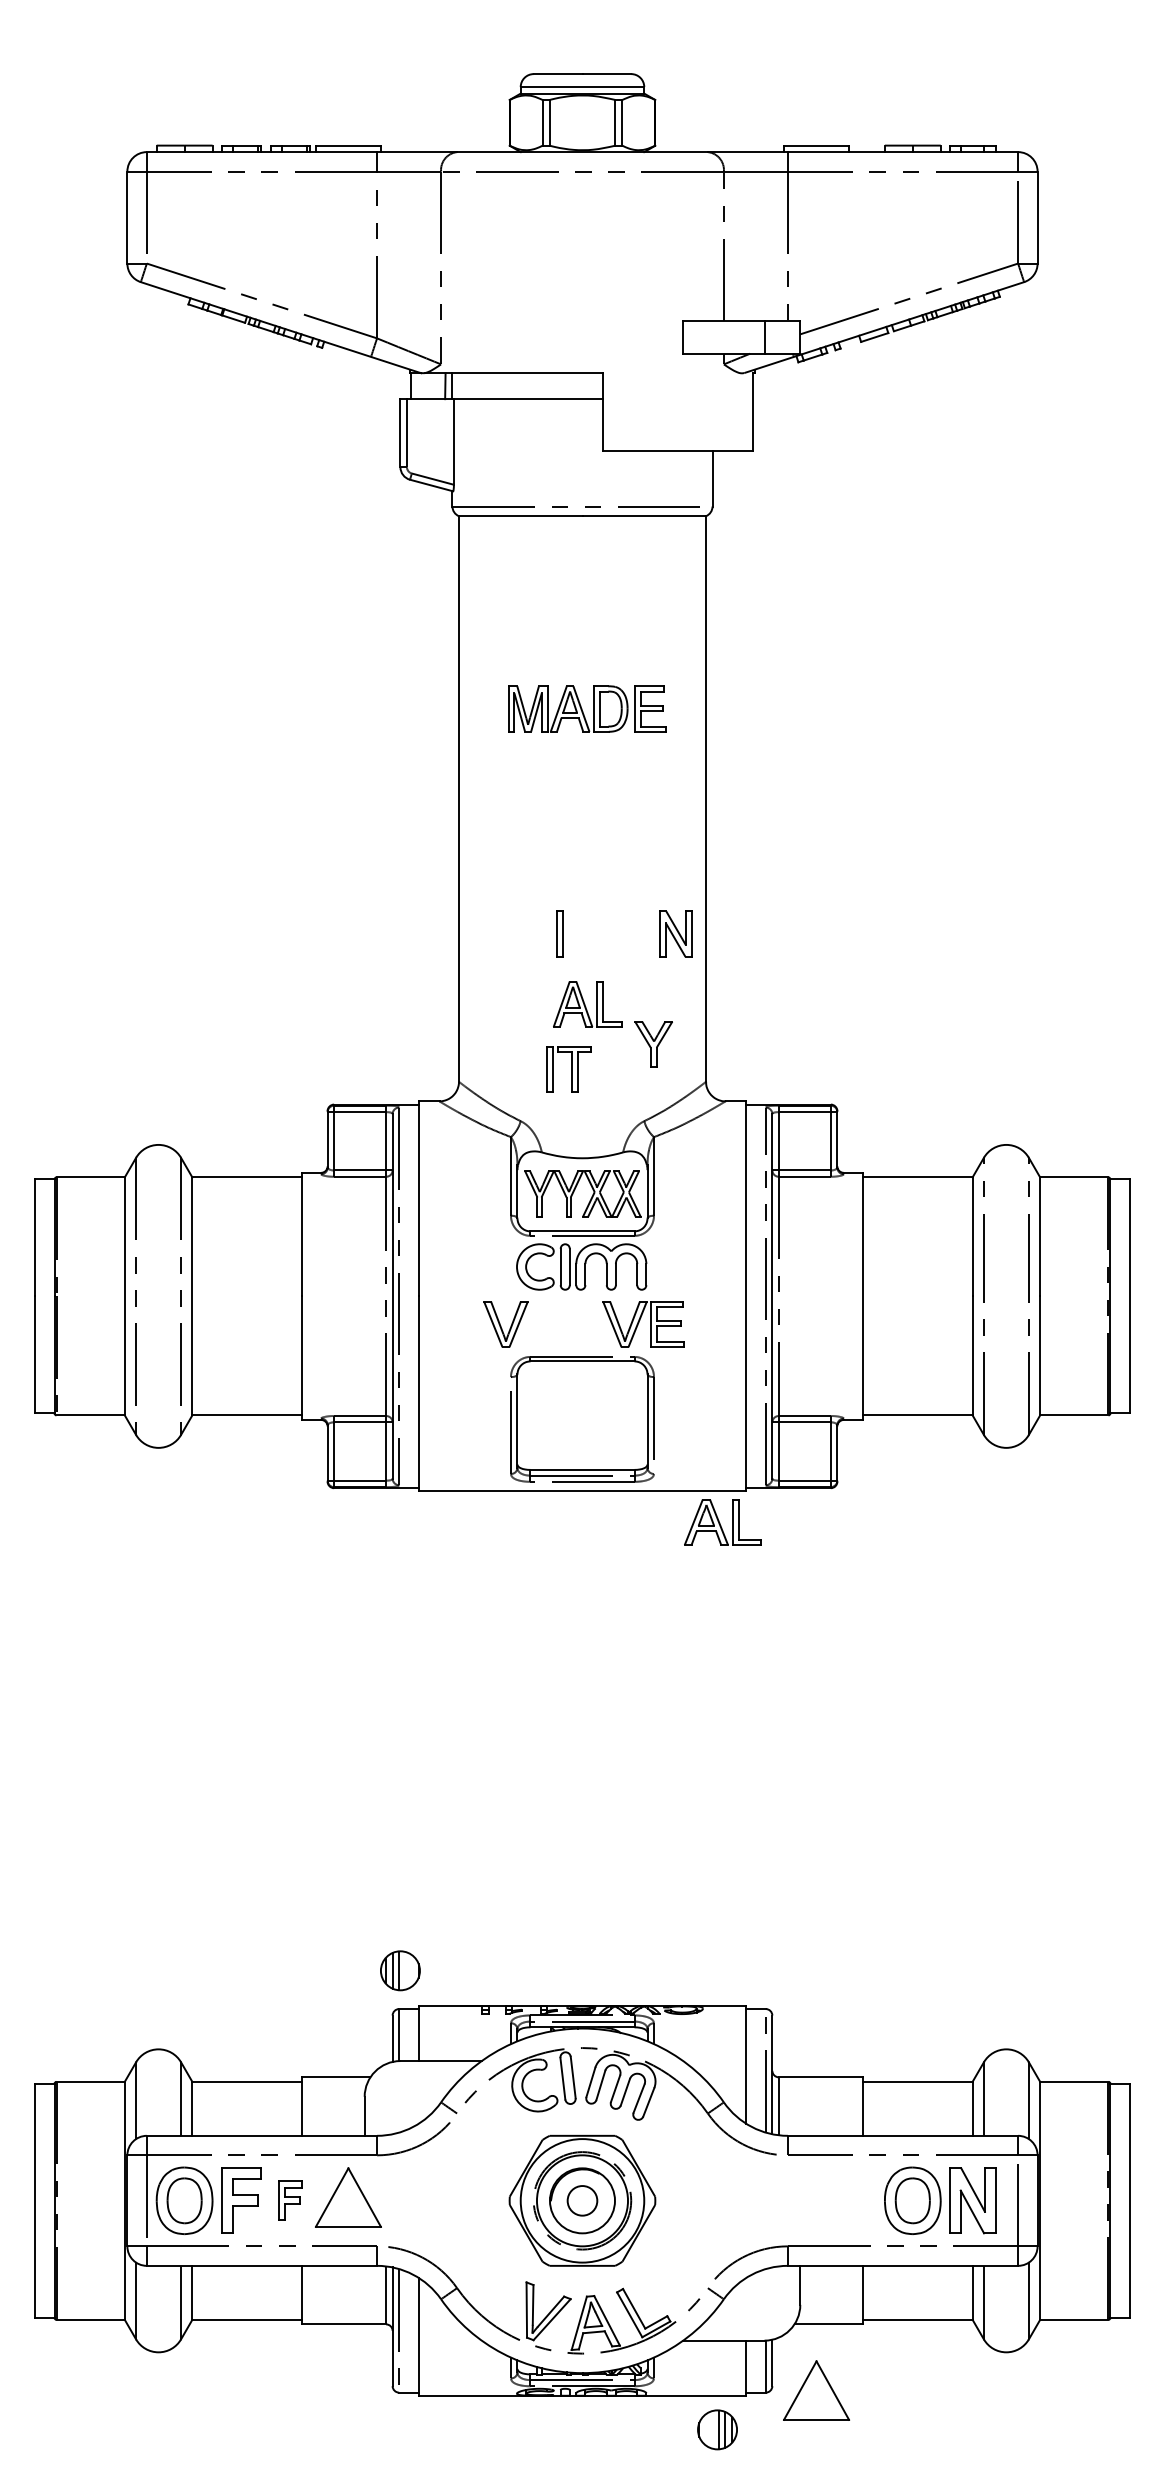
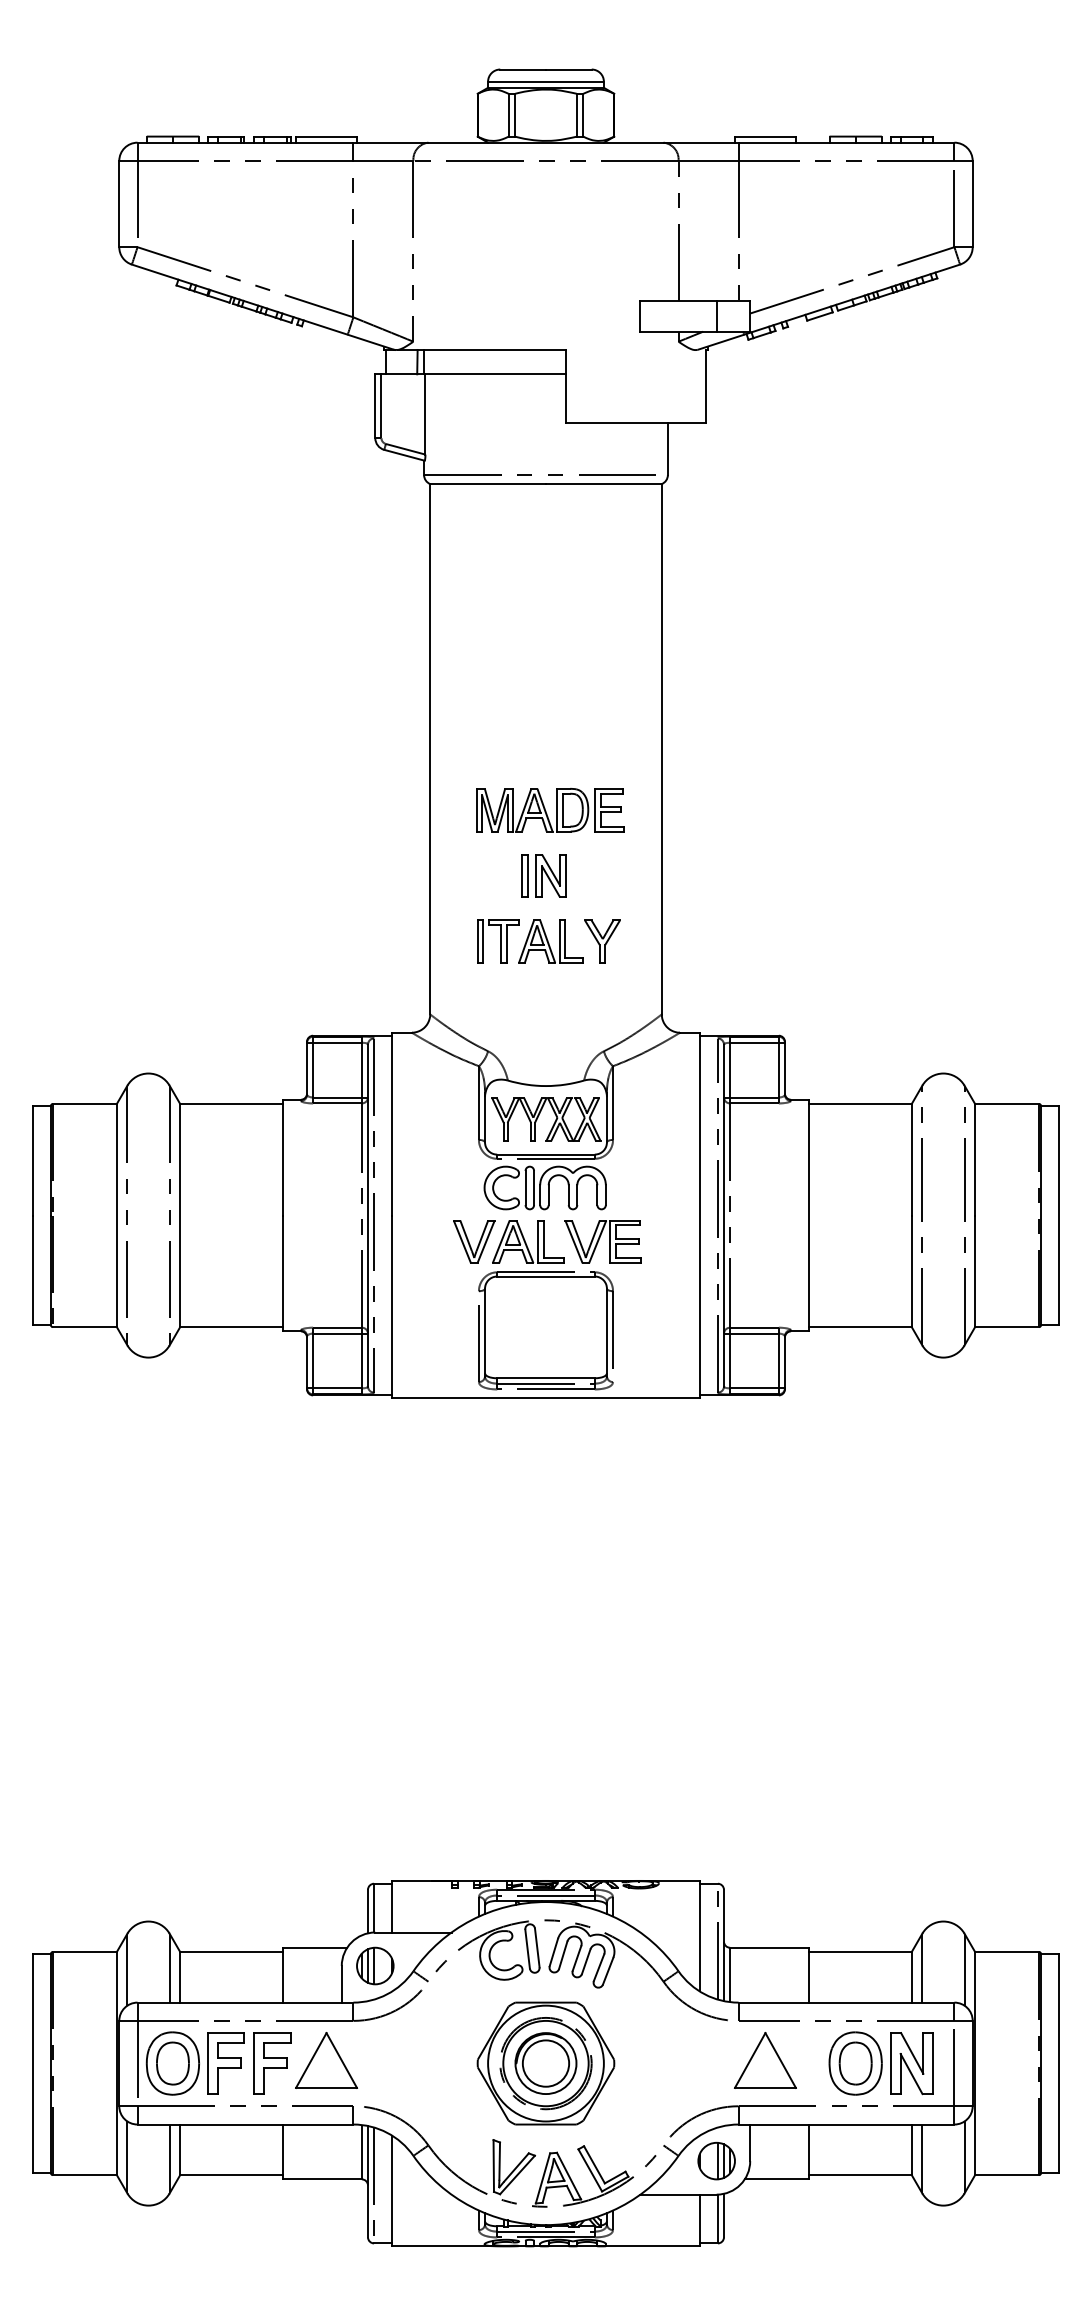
part: (587, 708) -> (550, 809), moved
part: (675, 933) -> (550, 875), moved
part: (653, 1044) -> (602, 941), moved
part: (568, 1069) -> (498, 941), moved
part: (722, 1522) -> (528, 1241), moved
part: (400, 1970) -> (375, 1965), moved
part: (290, 2200) -> (272, 2063), size x1.67
circle: (582, 2200) -> (546, 2063), size x1.67
part: (816, 2390) -> (765, 2060), moved
part: (717, 2429) -> (716, 2160), moved

